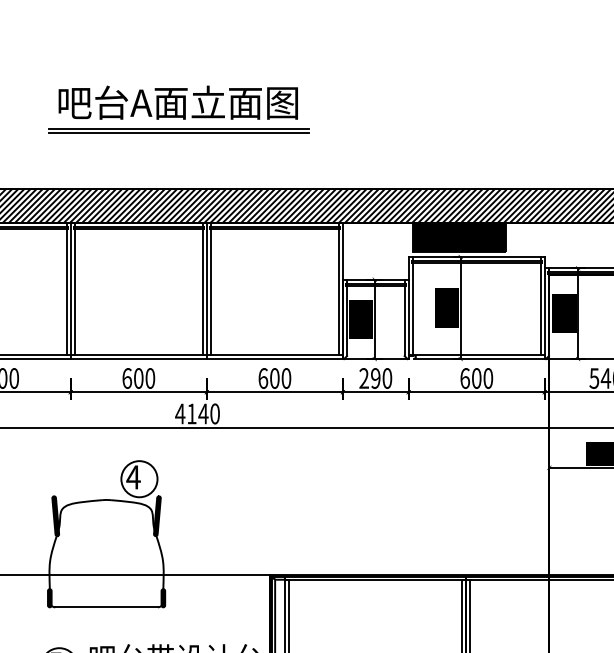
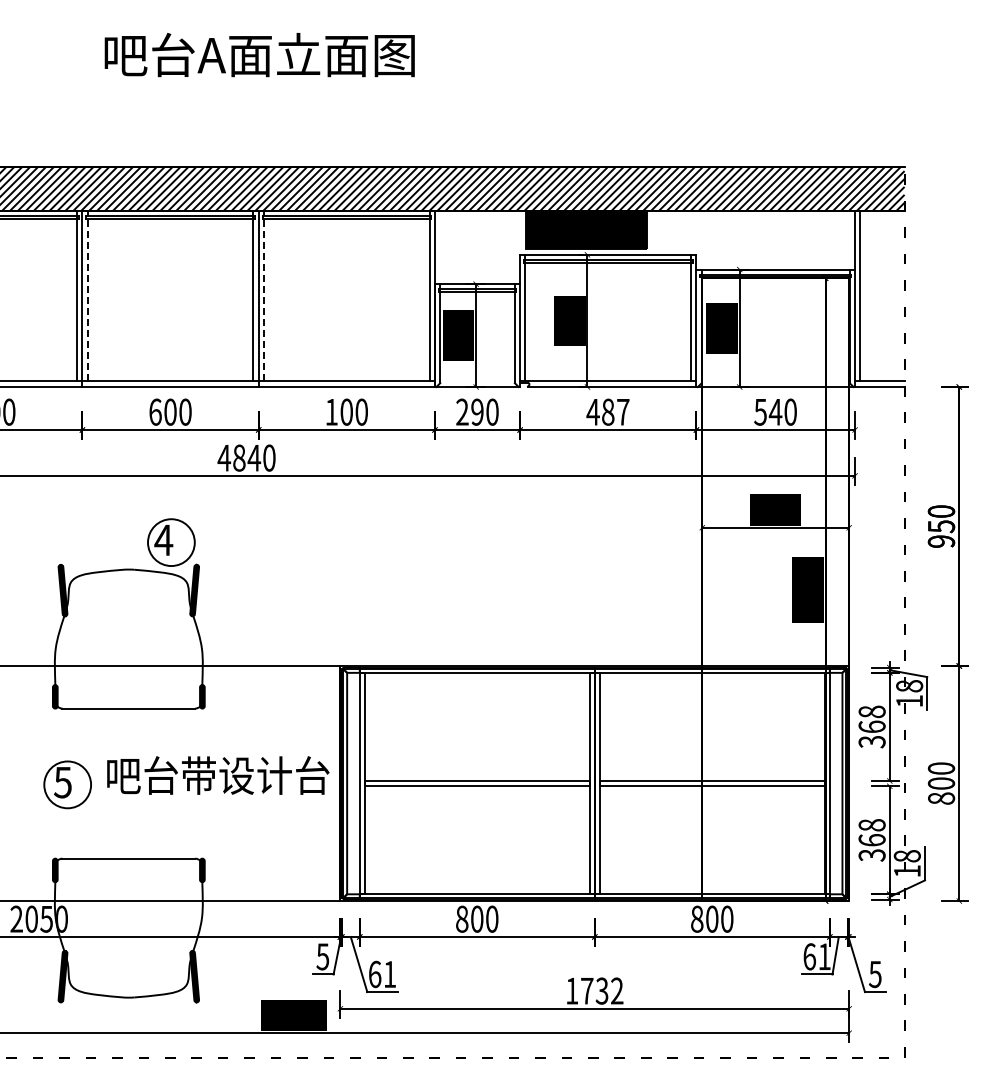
text: (178, 103) -> (259, 55), moved
part: (178, 130) -> (222, 91), removed
line: (74, 288) -> (87, 295), solid -> dashed
line: (211, 288) -> (264, 295), solid -> dashed
text: (263, 377) -> (331, 411), 600 -> 100
text: (476, 377) -> (607, 411), 600 -> 487
text: (192, 413) -> (239, 457), 4140 -> 4840

